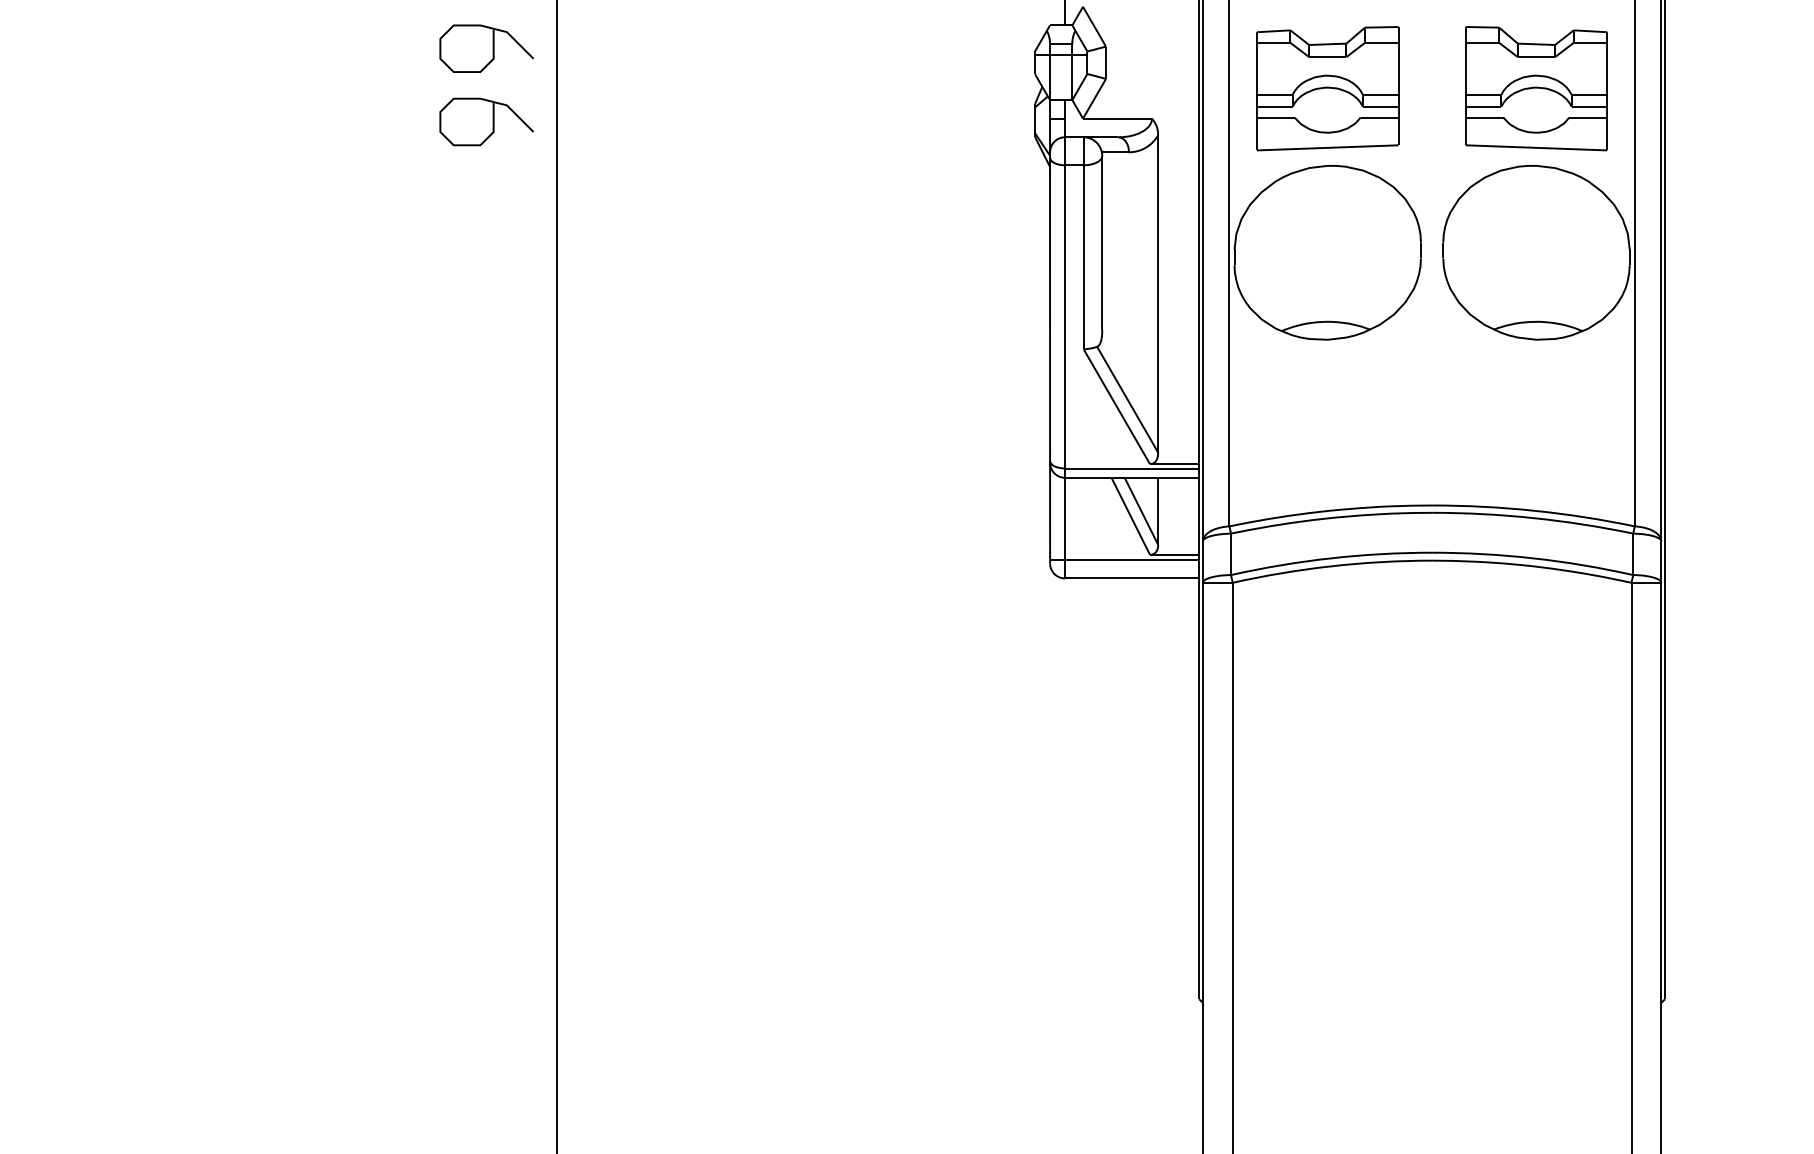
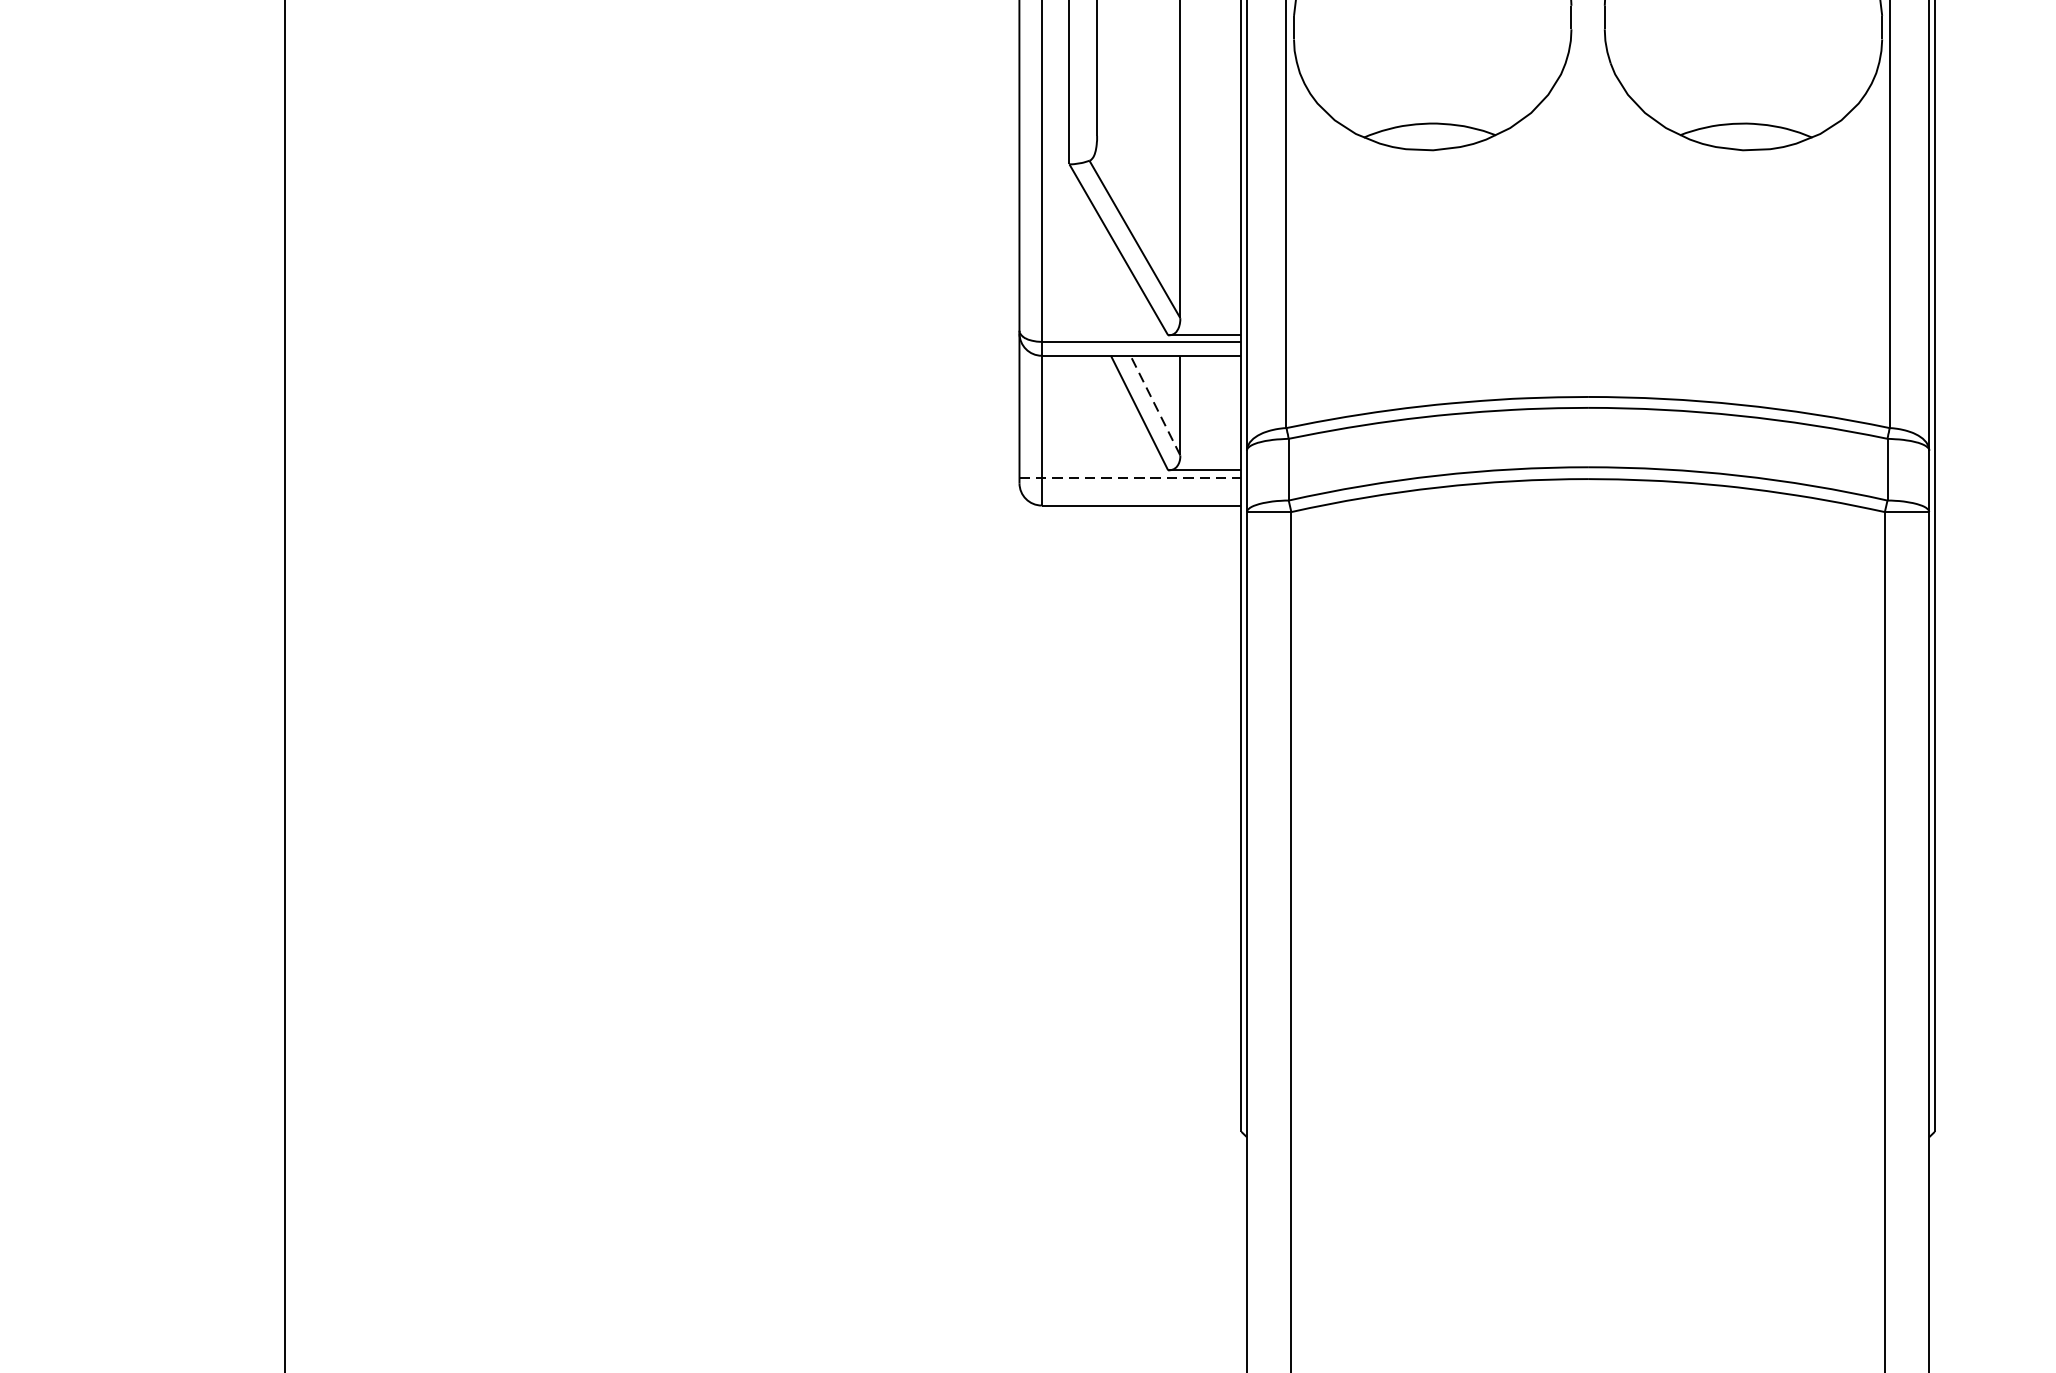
line: (1141, 510) -> (1155, 404), solid -> dashed
line: (1124, 559) -> (1130, 477), solid -> dashed

